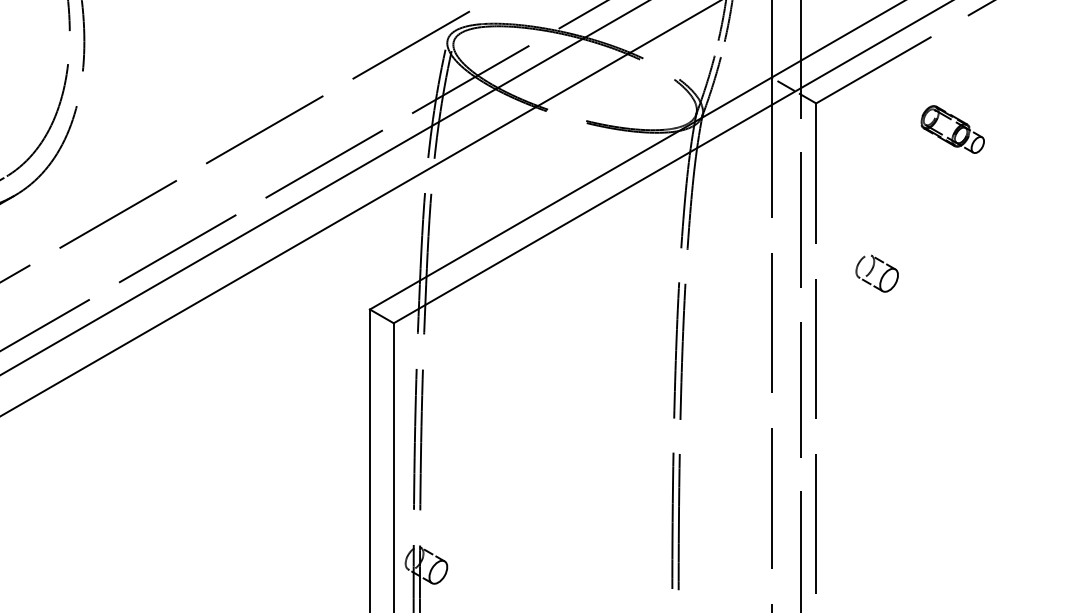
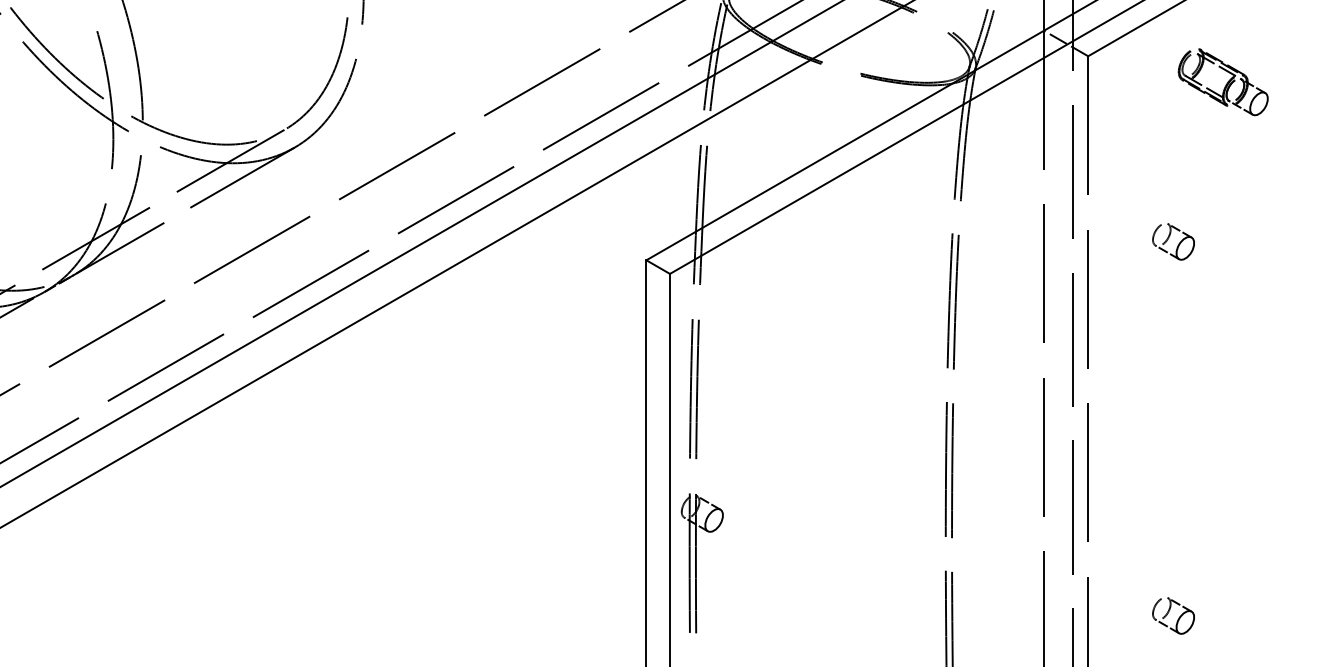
part: (951, 129) -> (1222, 82), size x1.43
part: (877, 273) -> (1173, 241), moved

